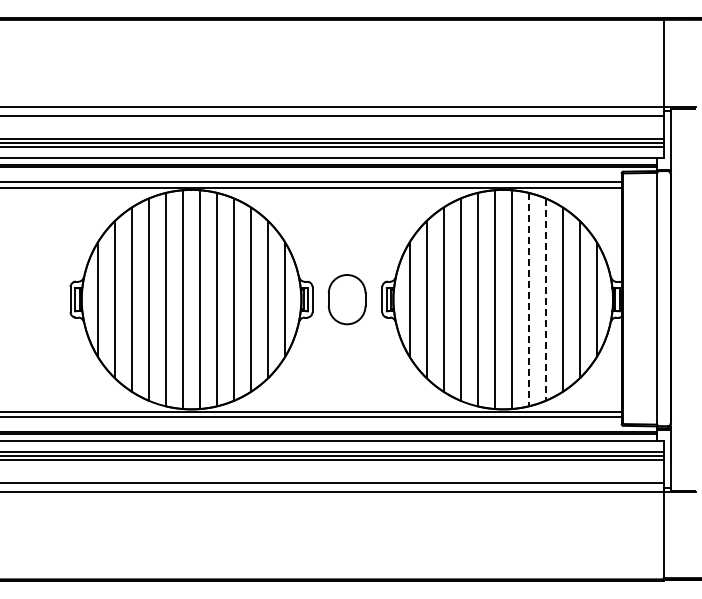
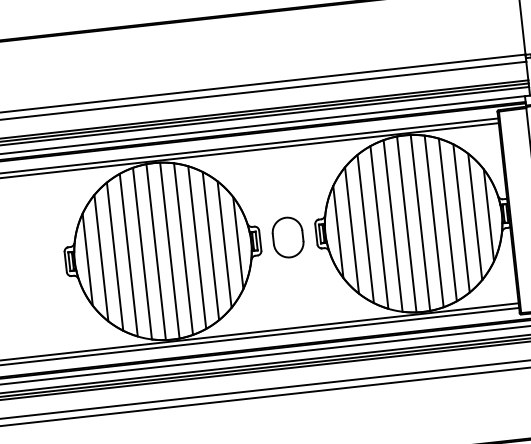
line: (528, 299) -> (433, 221), dashed -> solid
line: (545, 300) -> (447, 220), dashed -> solid

